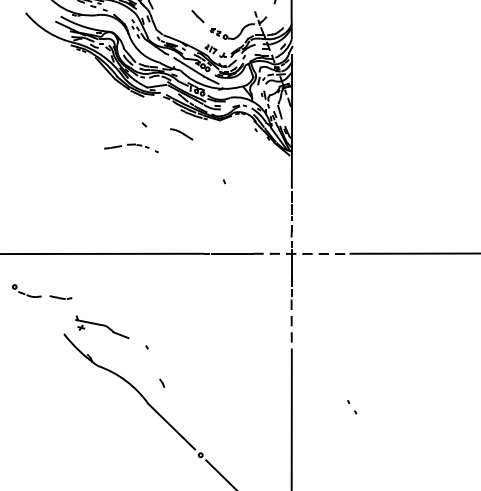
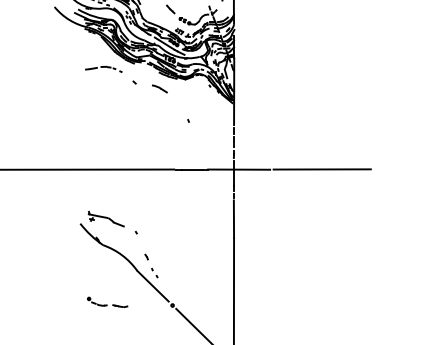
part: (130, 146) -> (103, 68), moved
line: (299, 253) -> (239, 169), dashed -> solid
part: (42, 290) -> (107, 301), moved
line: (291, 327) -> (233, 219), dashed -> solid
part: (351, 406) -> (154, 272), moved

